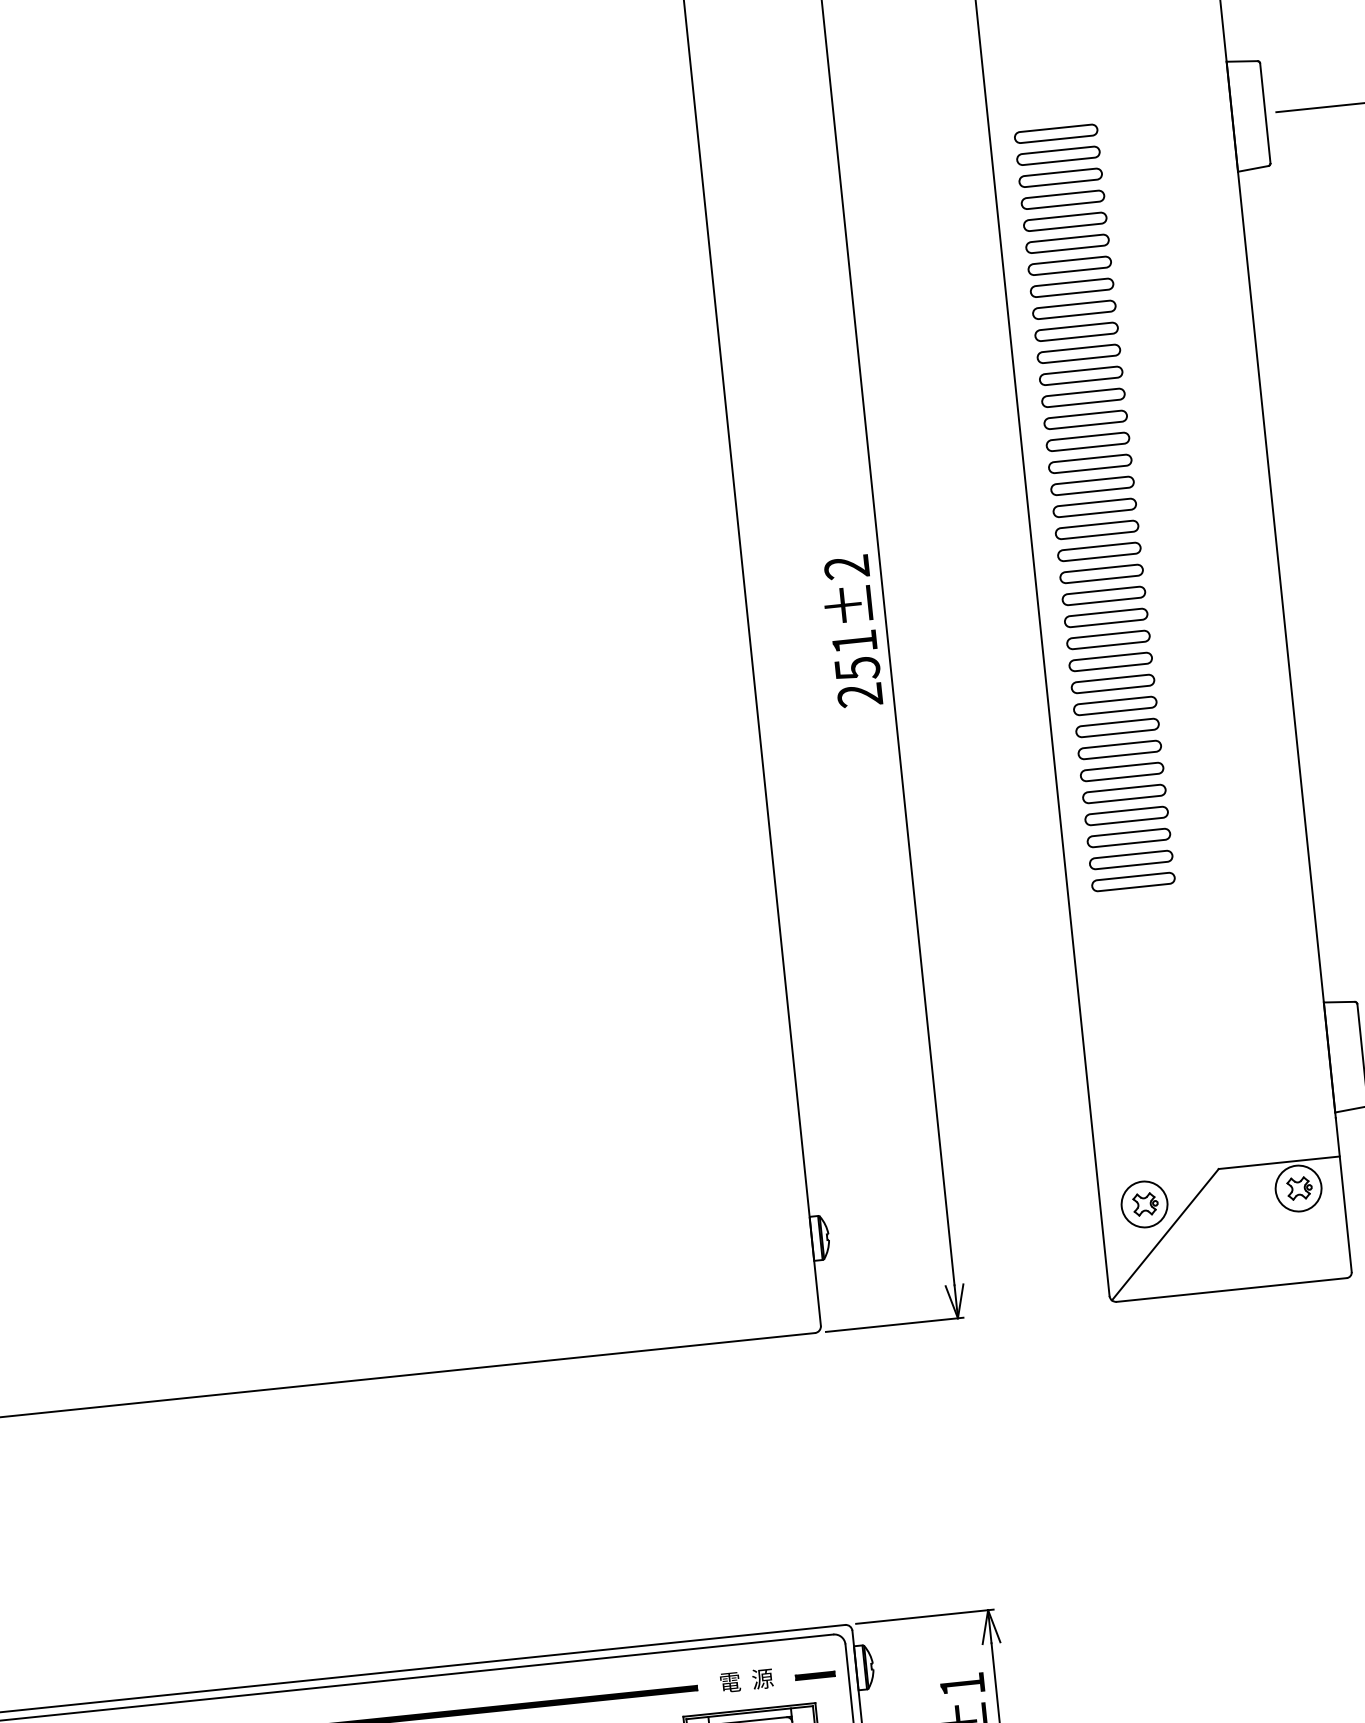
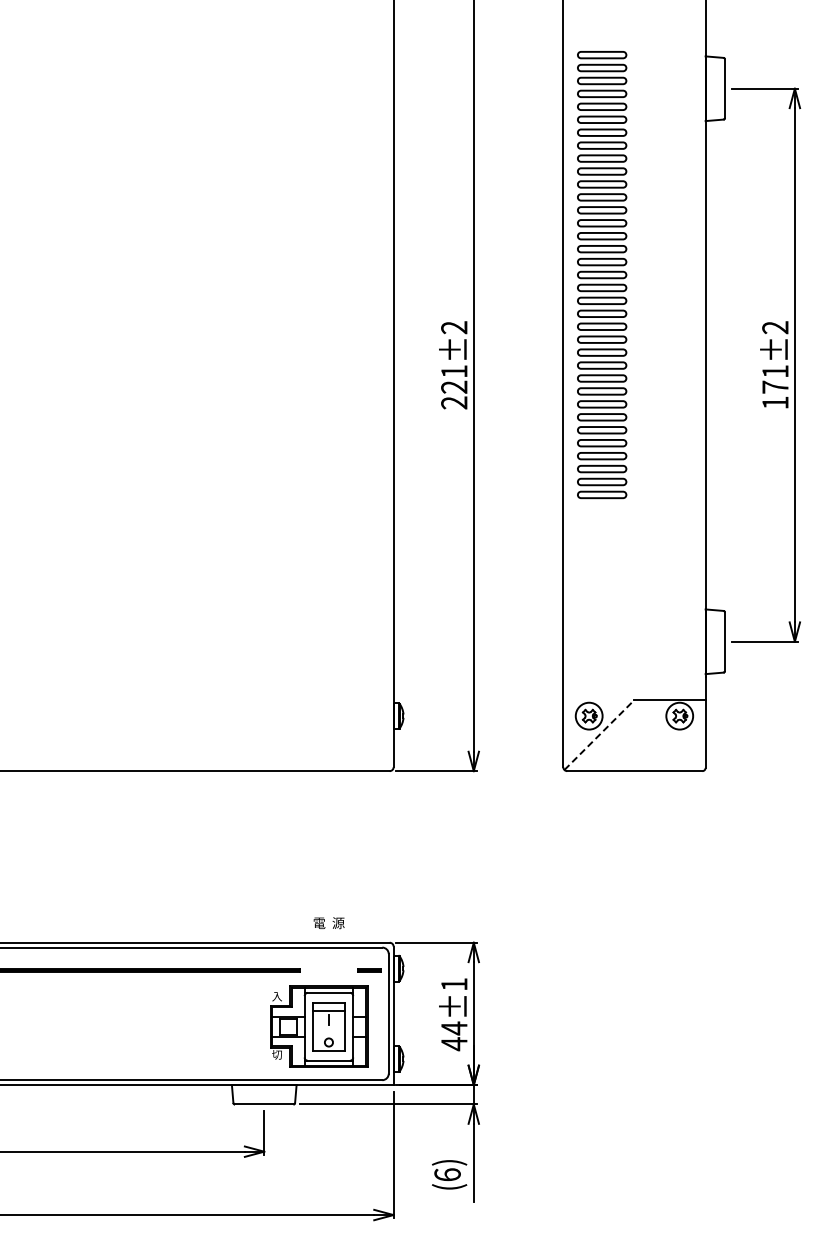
part: (1095, 508) -> (602, 275), moved
text: (857, 669) -> (454, 387), 251±2 -> 221±2
line: (1165, 1235) -> (599, 735), solid -> dashed
text: (745, 1681) -> (328, 923), moved

